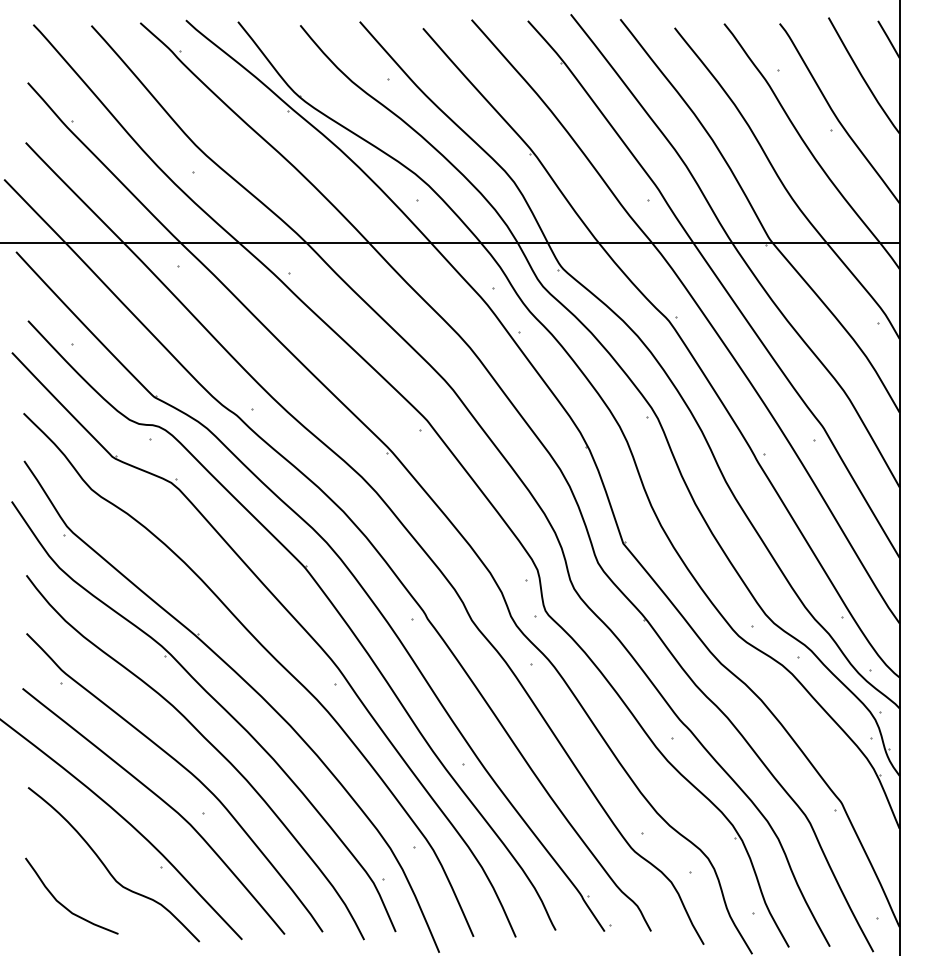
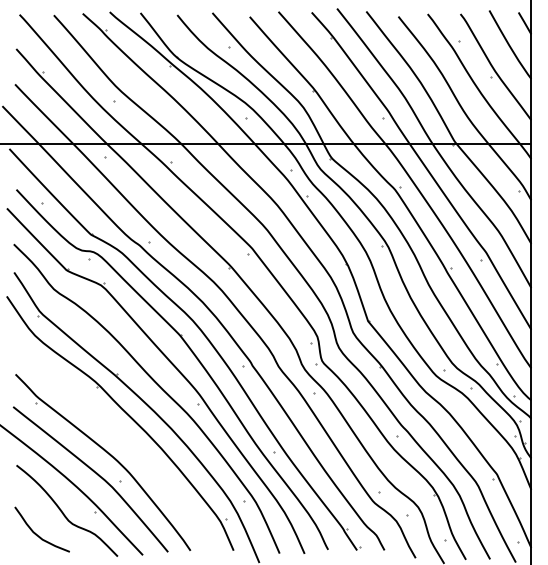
curve: (204, 740) -> (120, 437), removed

